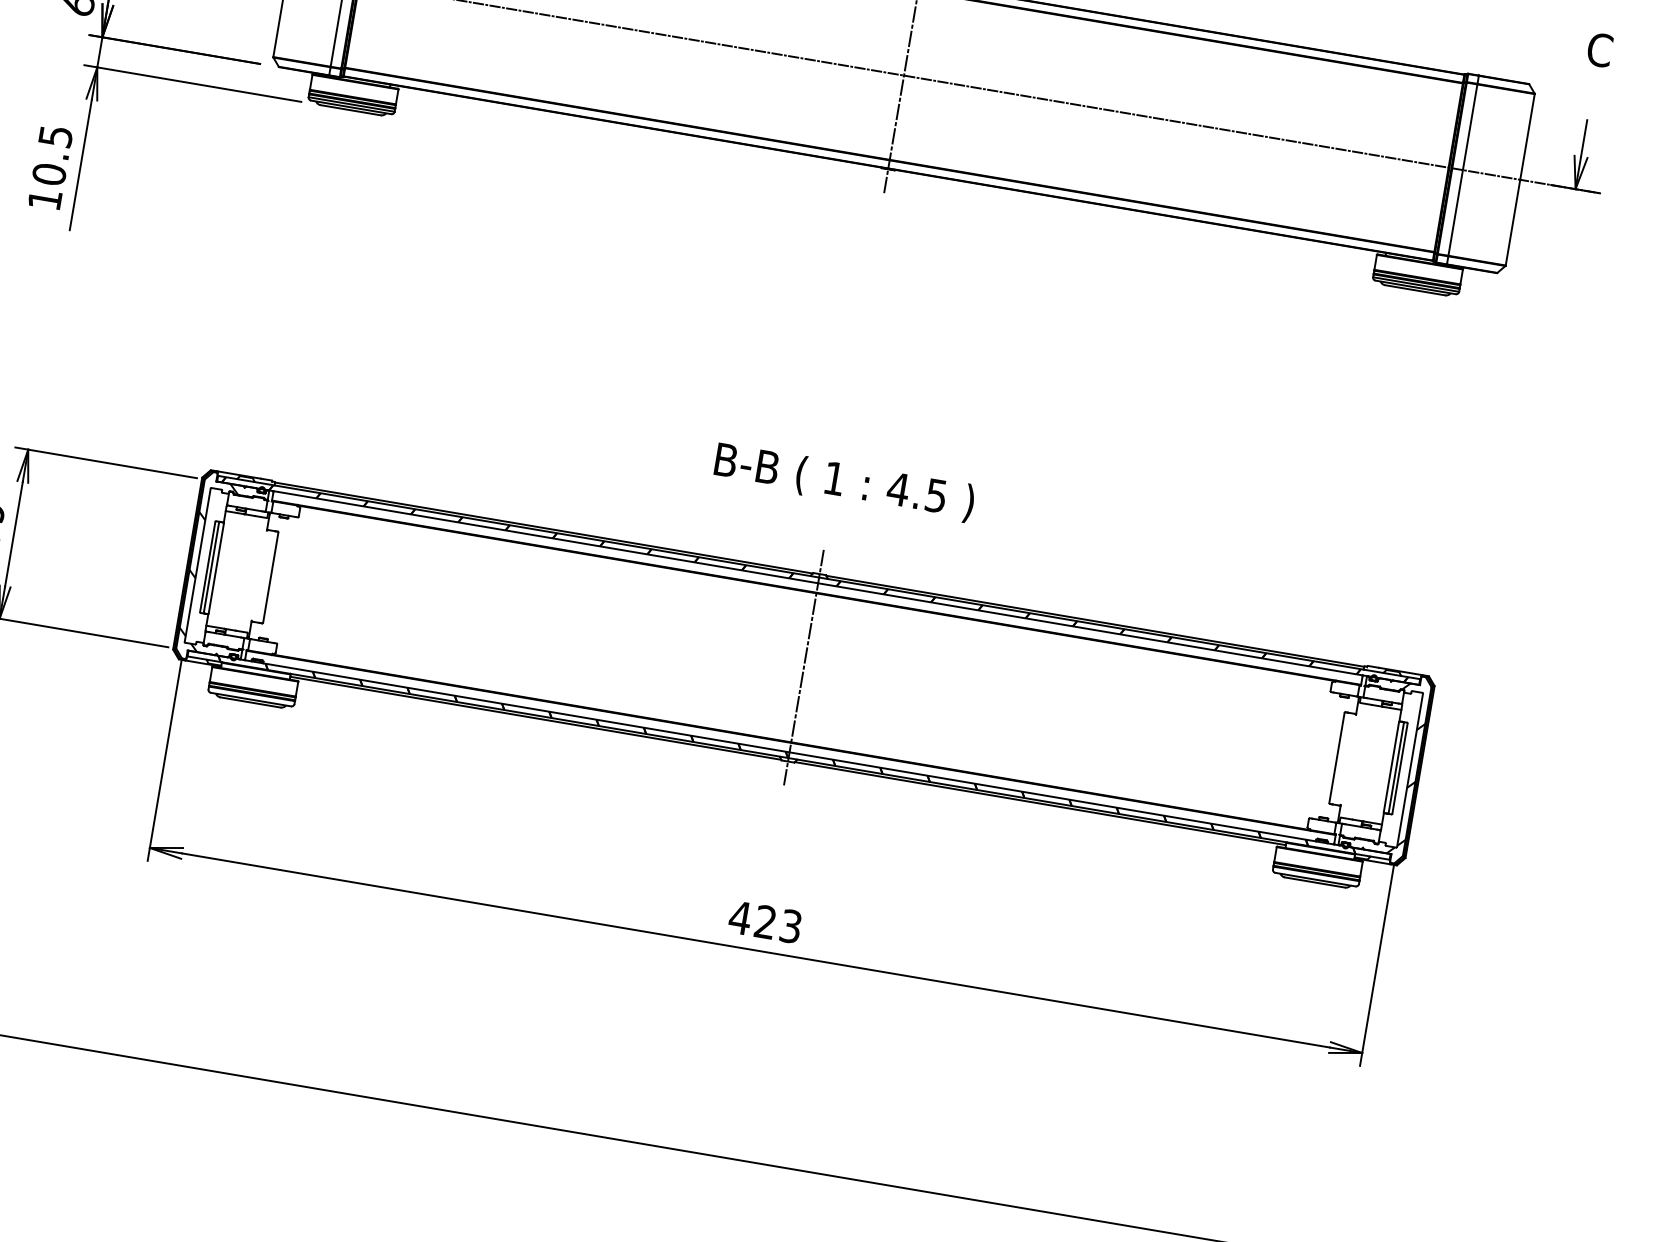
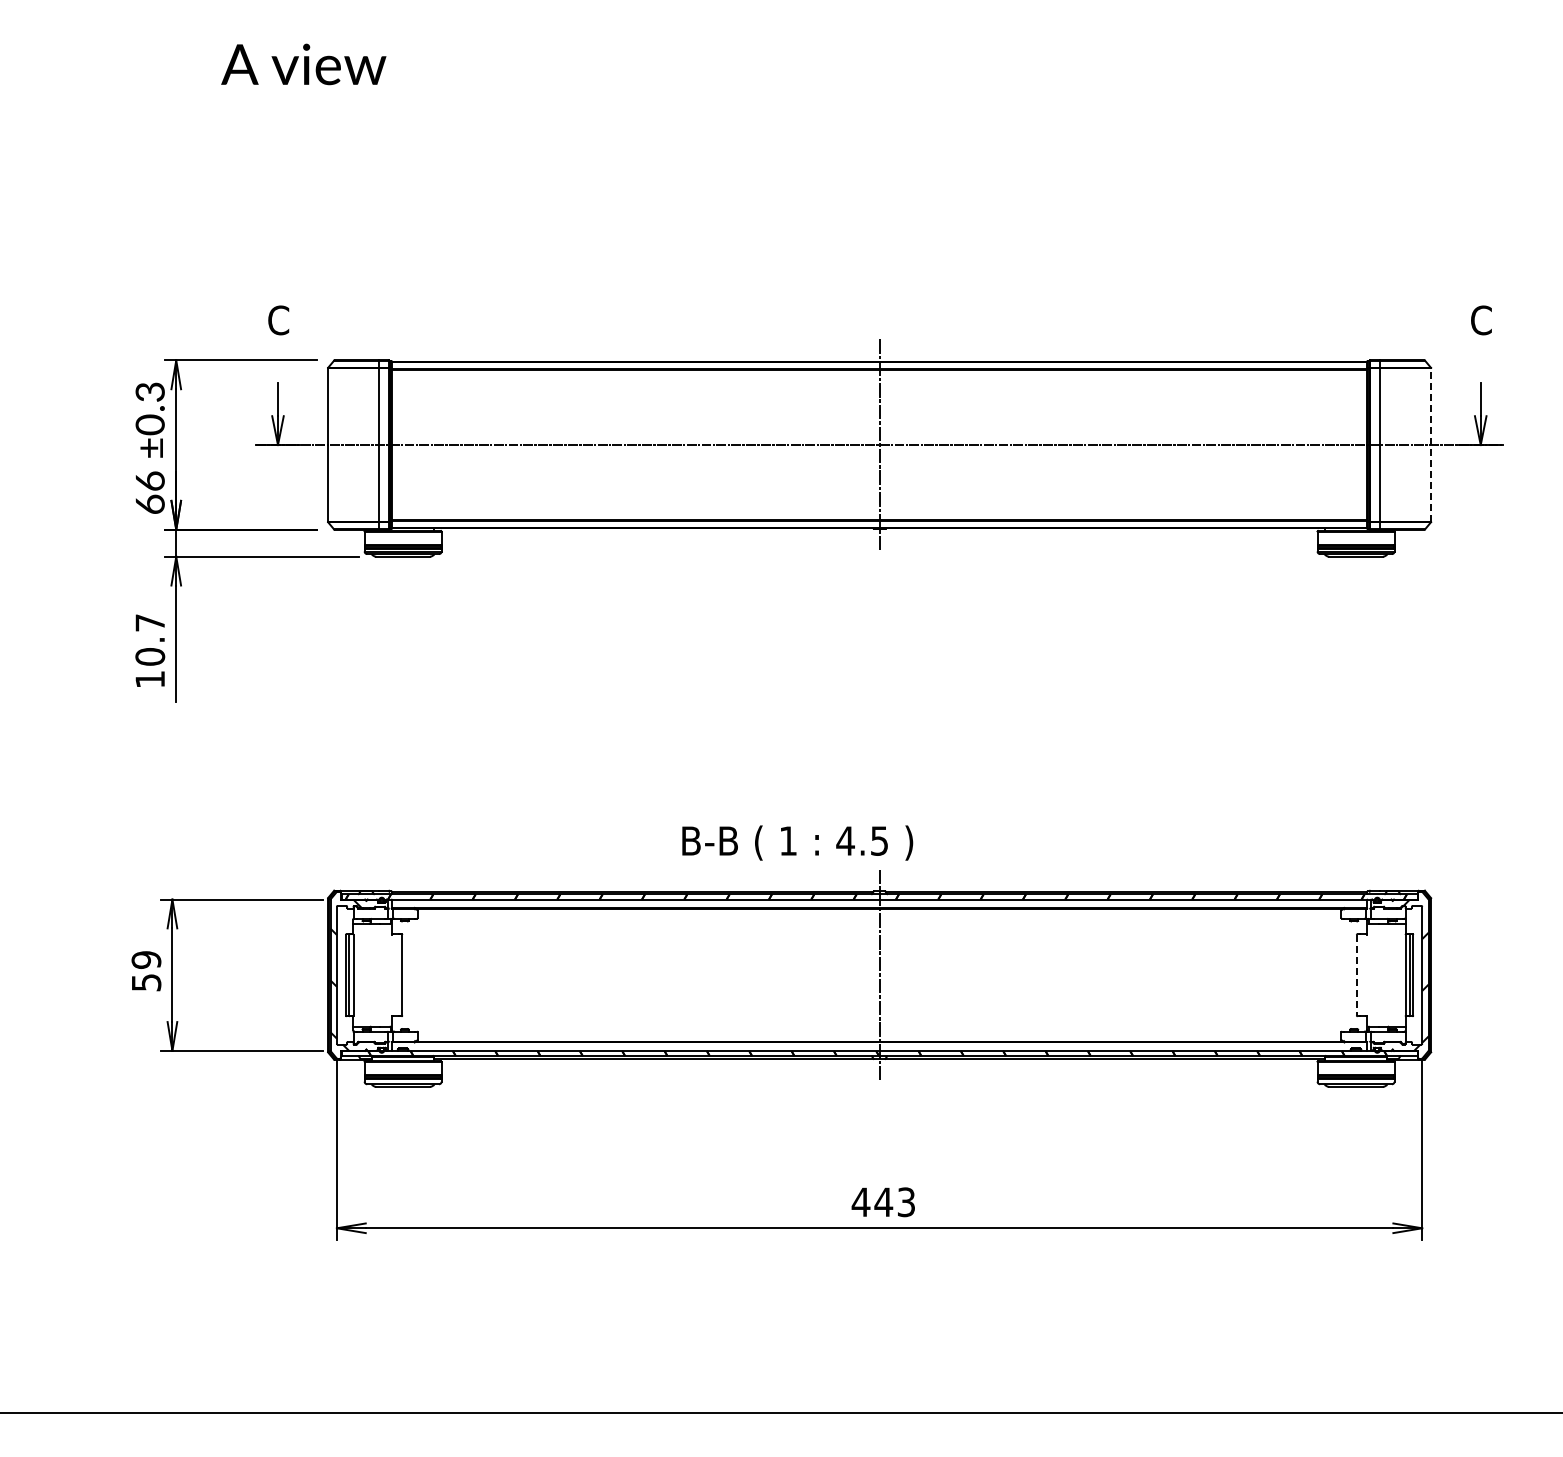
text: (56, 136) -> (150, 622), 10.5 -> 10.7
line: (1520, 180) -> (1431, 445), solid -> dashed
text: (844, 481) -> (797, 842), moved
line: (1336, 758) -> (1356, 975), solid -> dashed
text: (765, 921) -> (883, 1201), 423 -> 443

